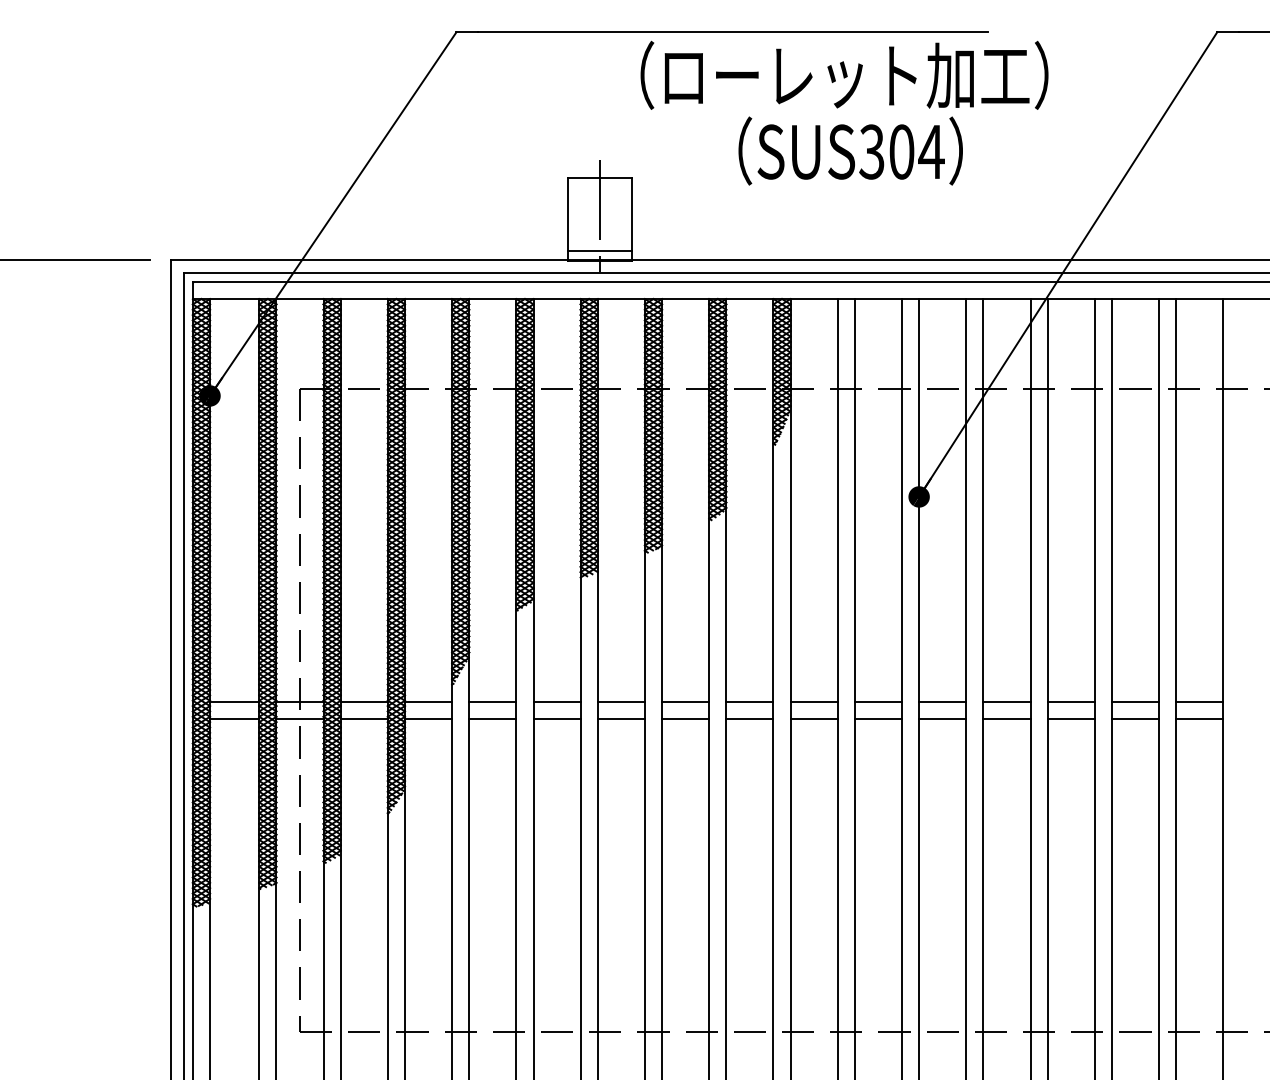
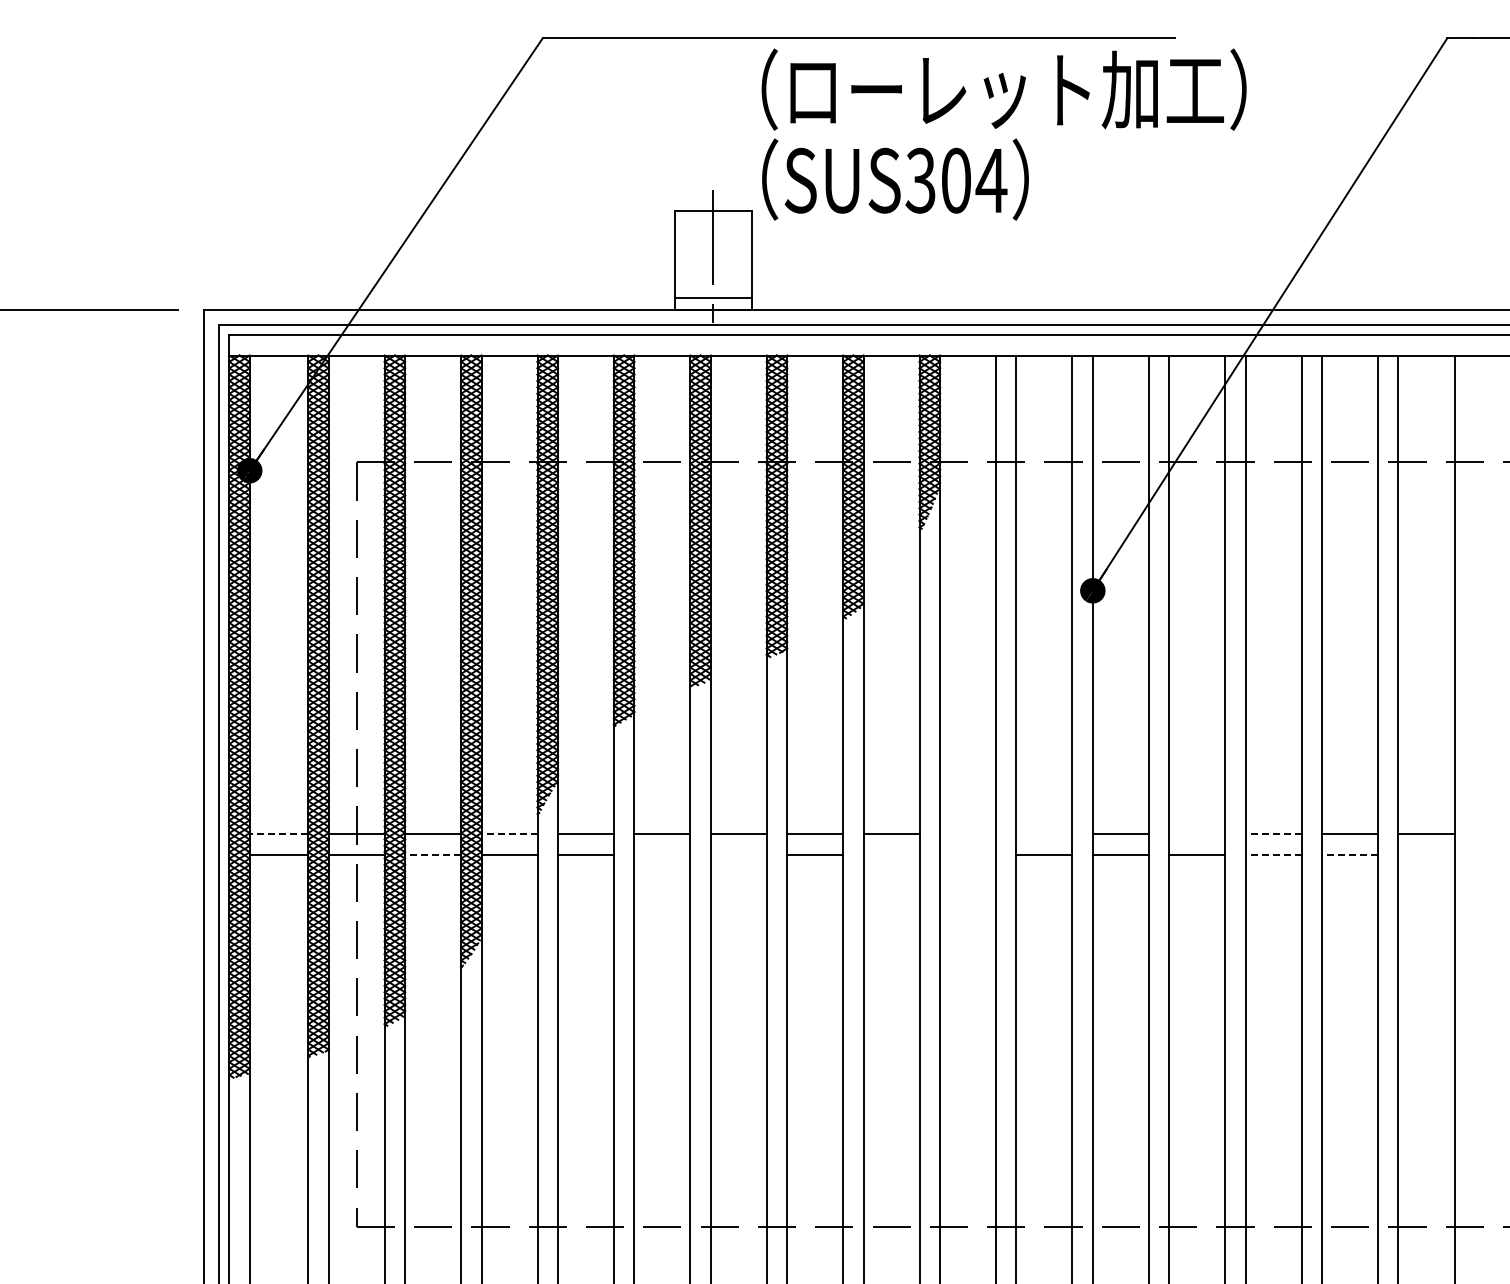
text: (850, 150) -> (895, 179), moved
line: (234, 701) -> (278, 834), solid -> dashed
line: (428, 701) -> (509, 834), solid -> dashed
line: (814, 701) -> (968, 834), removed
line: (878, 701) -> (1044, 834), removed
line: (1007, 701) -> (1197, 834), removed
line: (1071, 701) -> (1273, 834), solid -> dashed
line: (363, 718) -> (432, 854), solid -> dashed
line: (557, 718) -> (662, 854), removed
line: (621, 718) -> (738, 854), removed
line: (749, 718) -> (891, 854), removed
line: (814, 718) -> (968, 854), removed
line: (1071, 718) -> (1273, 854), solid -> dashed
line: (1135, 718) -> (1349, 854), solid -> dashed
line: (1199, 718) -> (1426, 854), removed

